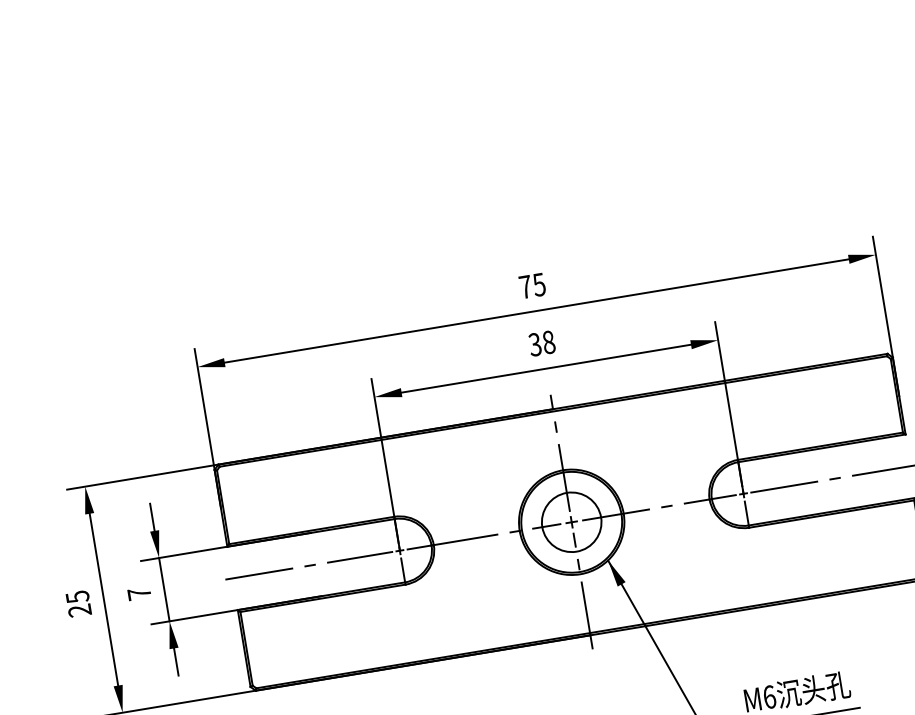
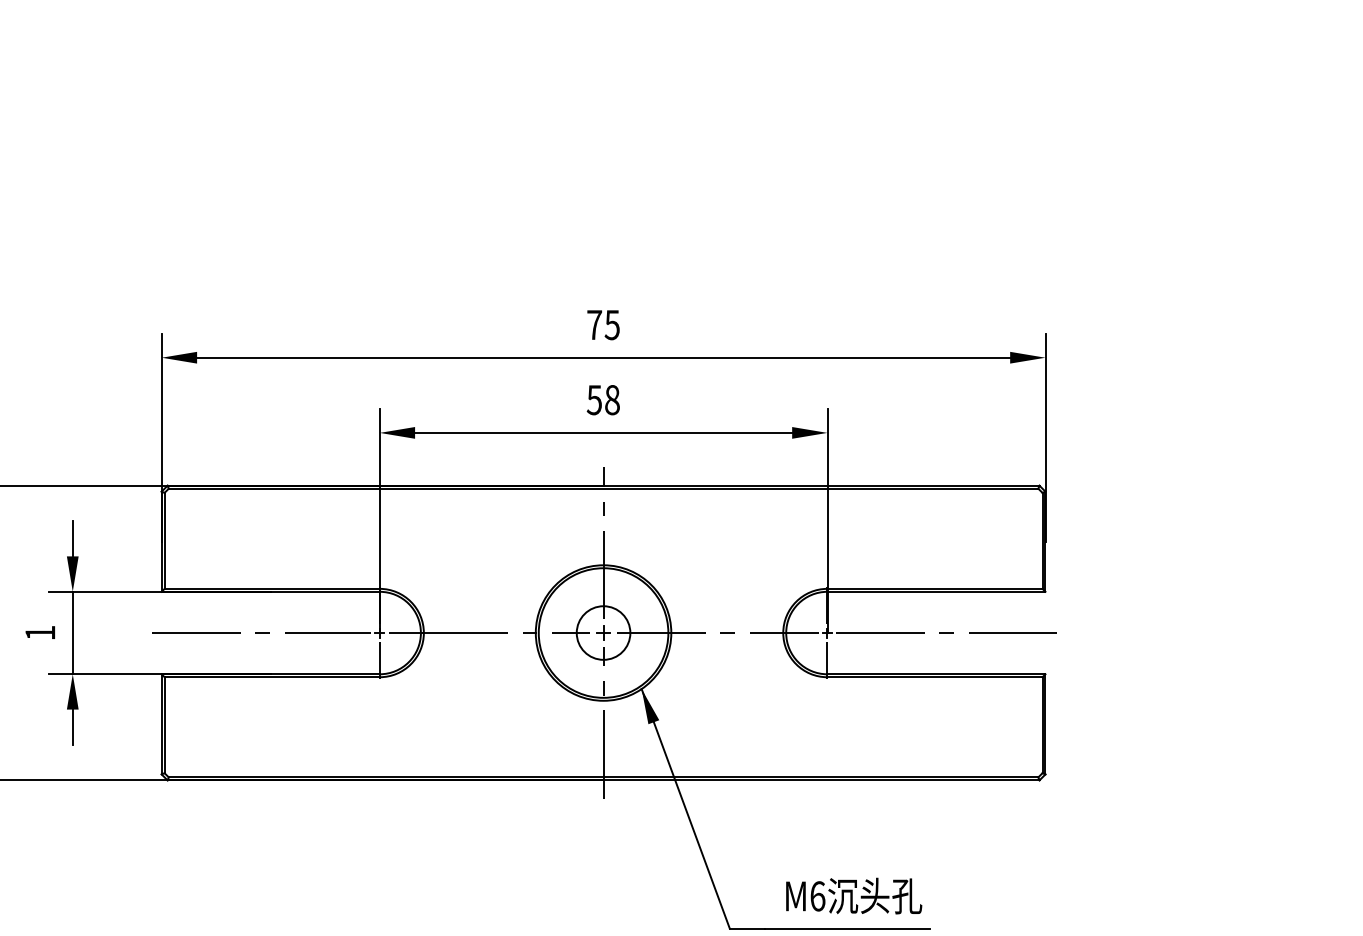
text: (535, 344) -> (594, 399), 38 -> 58
circle: (571, 521) -> (603, 632), size x0.7
text: (139, 593) -> (40, 632), 7 -> 1

